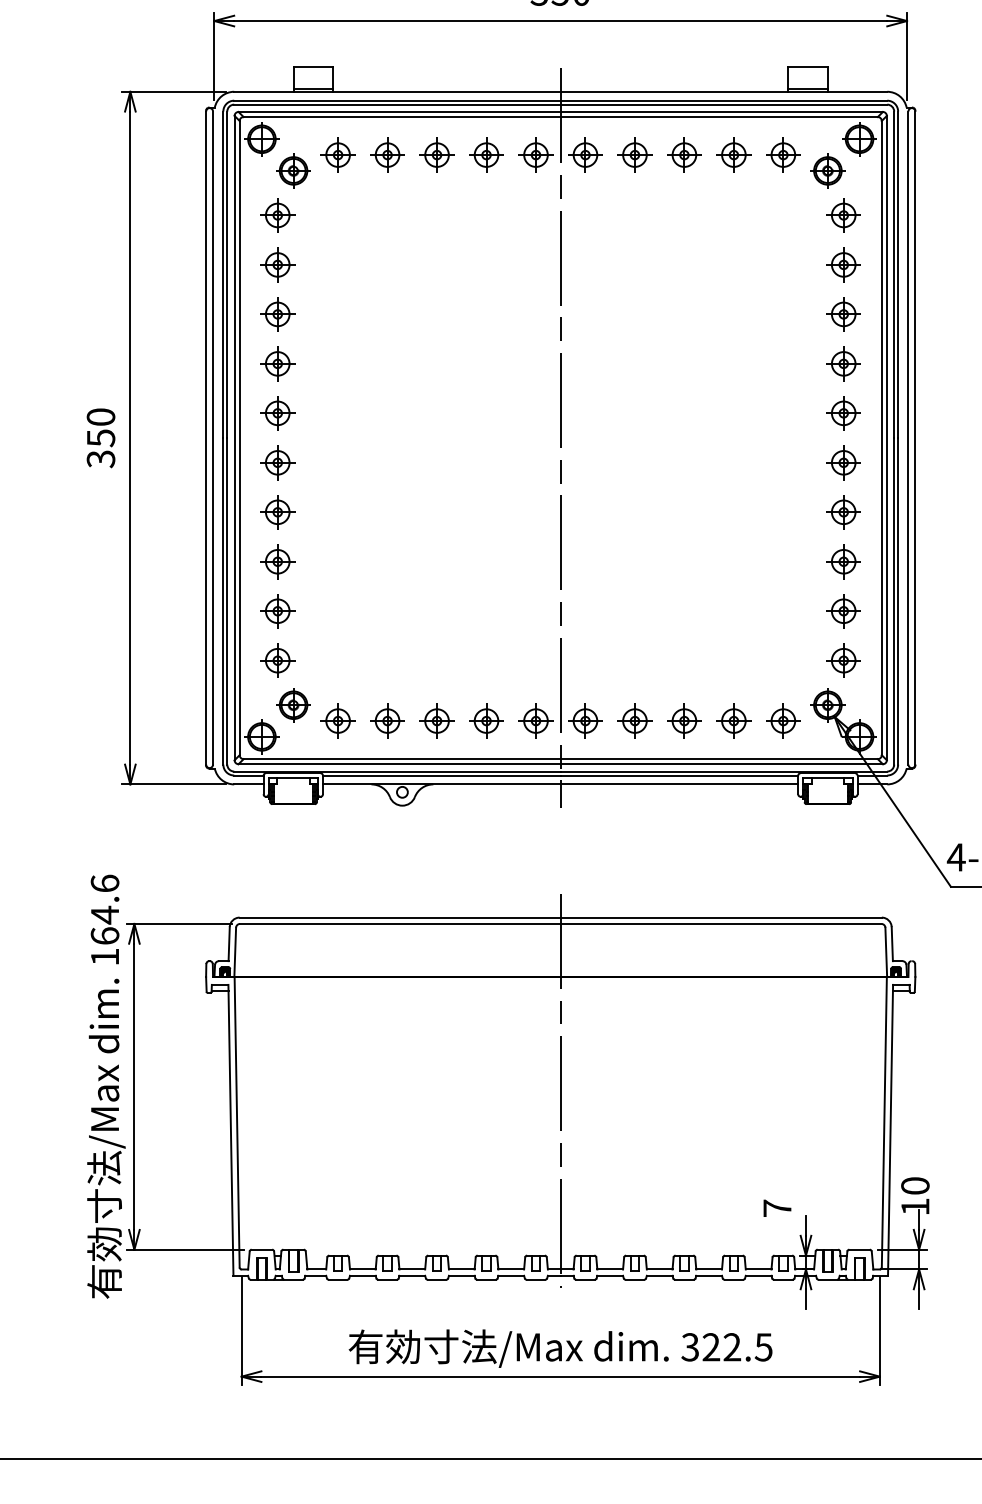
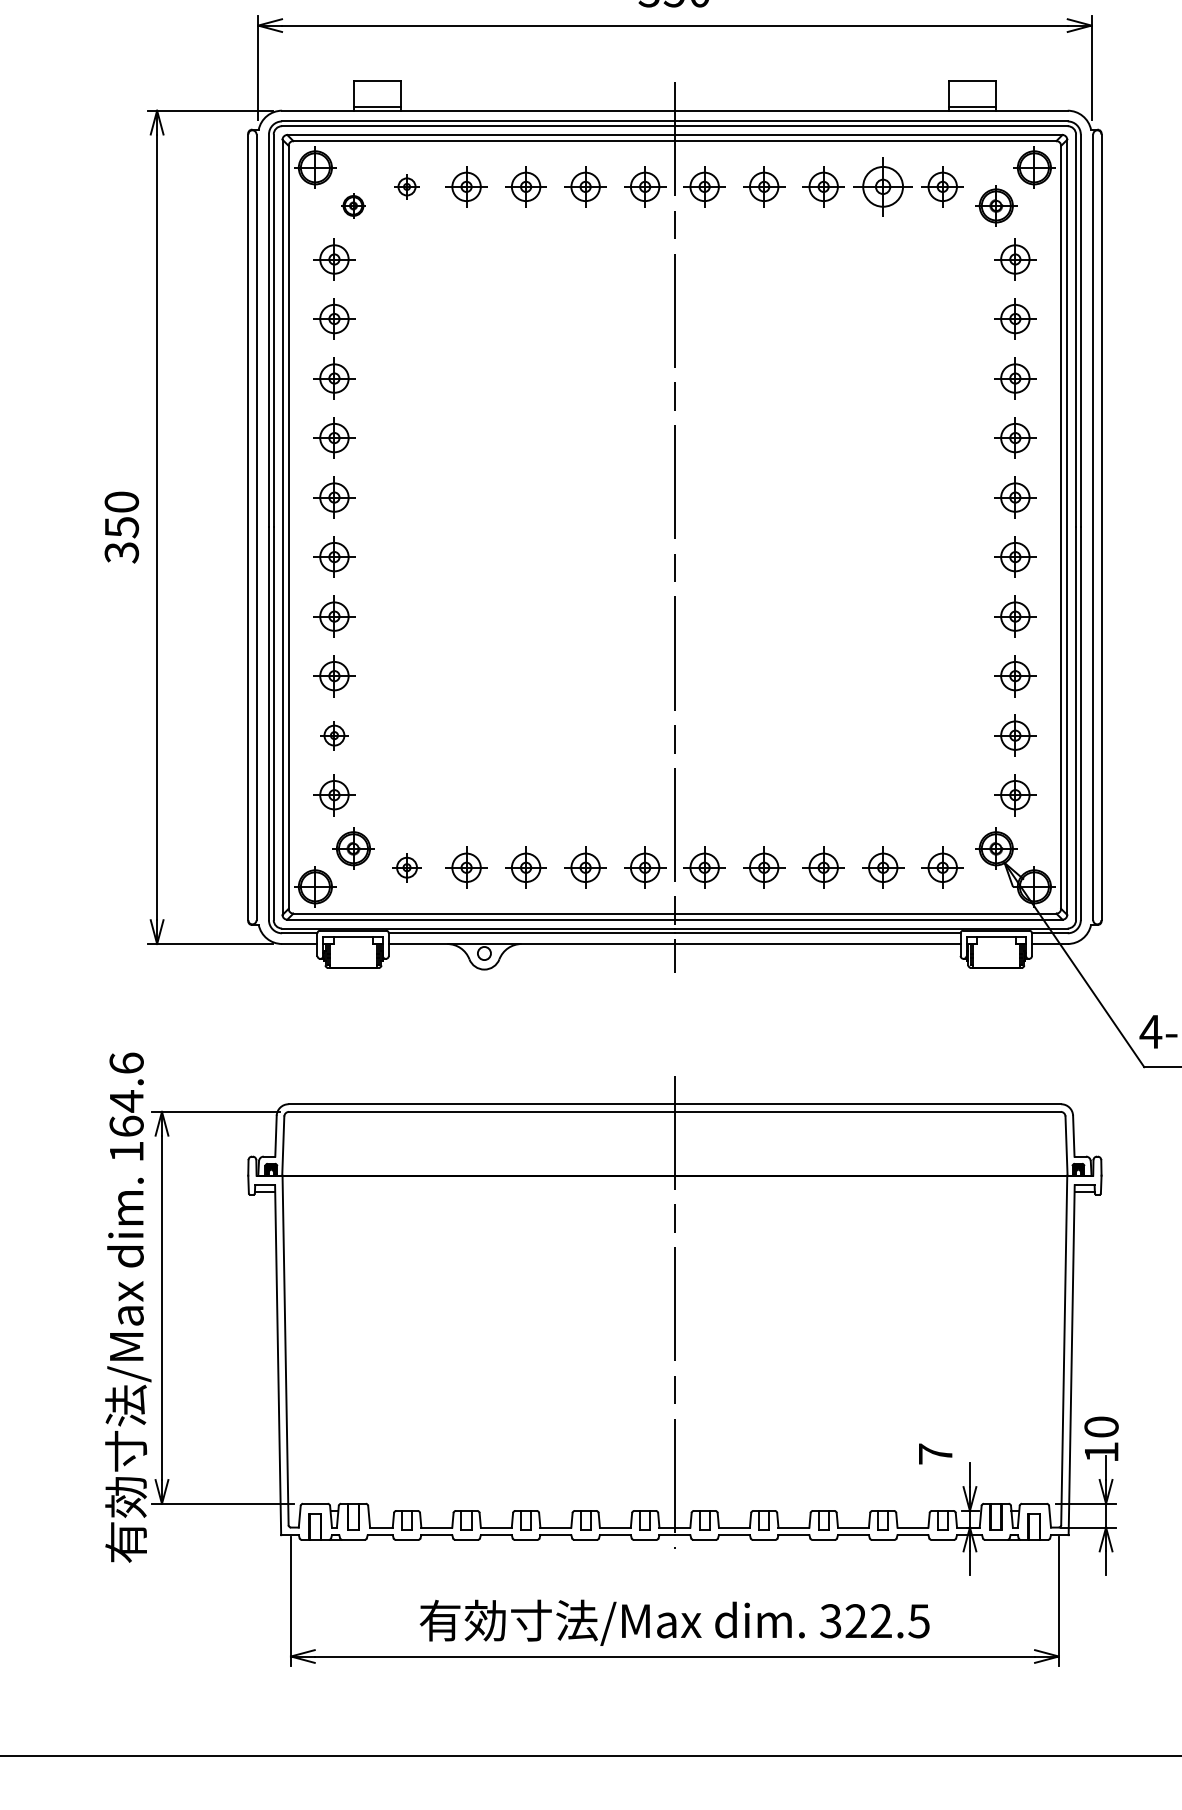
part: (337, 154) -> (406, 186), size x0.6
part: (734, 154) -> (883, 186), size x1.4
part: (293, 170) -> (353, 205), size x0.6
part: (277, 611) -> (334, 735), size x0.7
part: (337, 720) -> (406, 867), size x0.7

